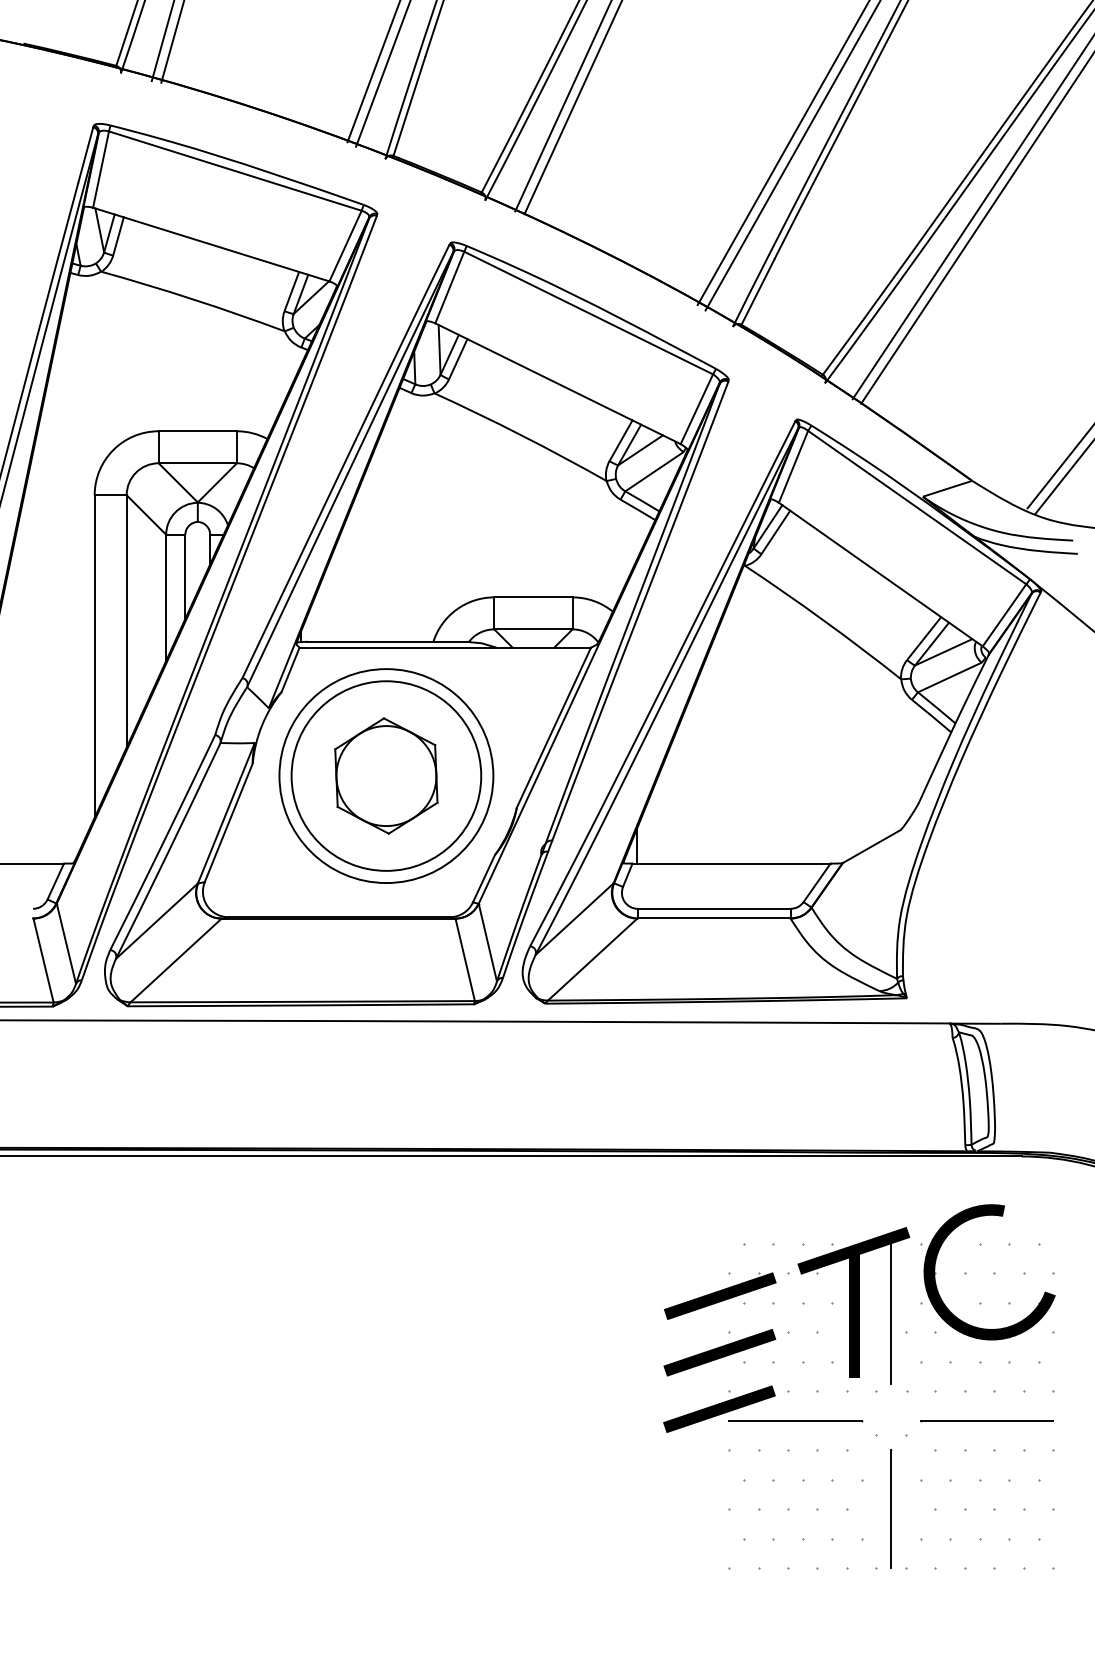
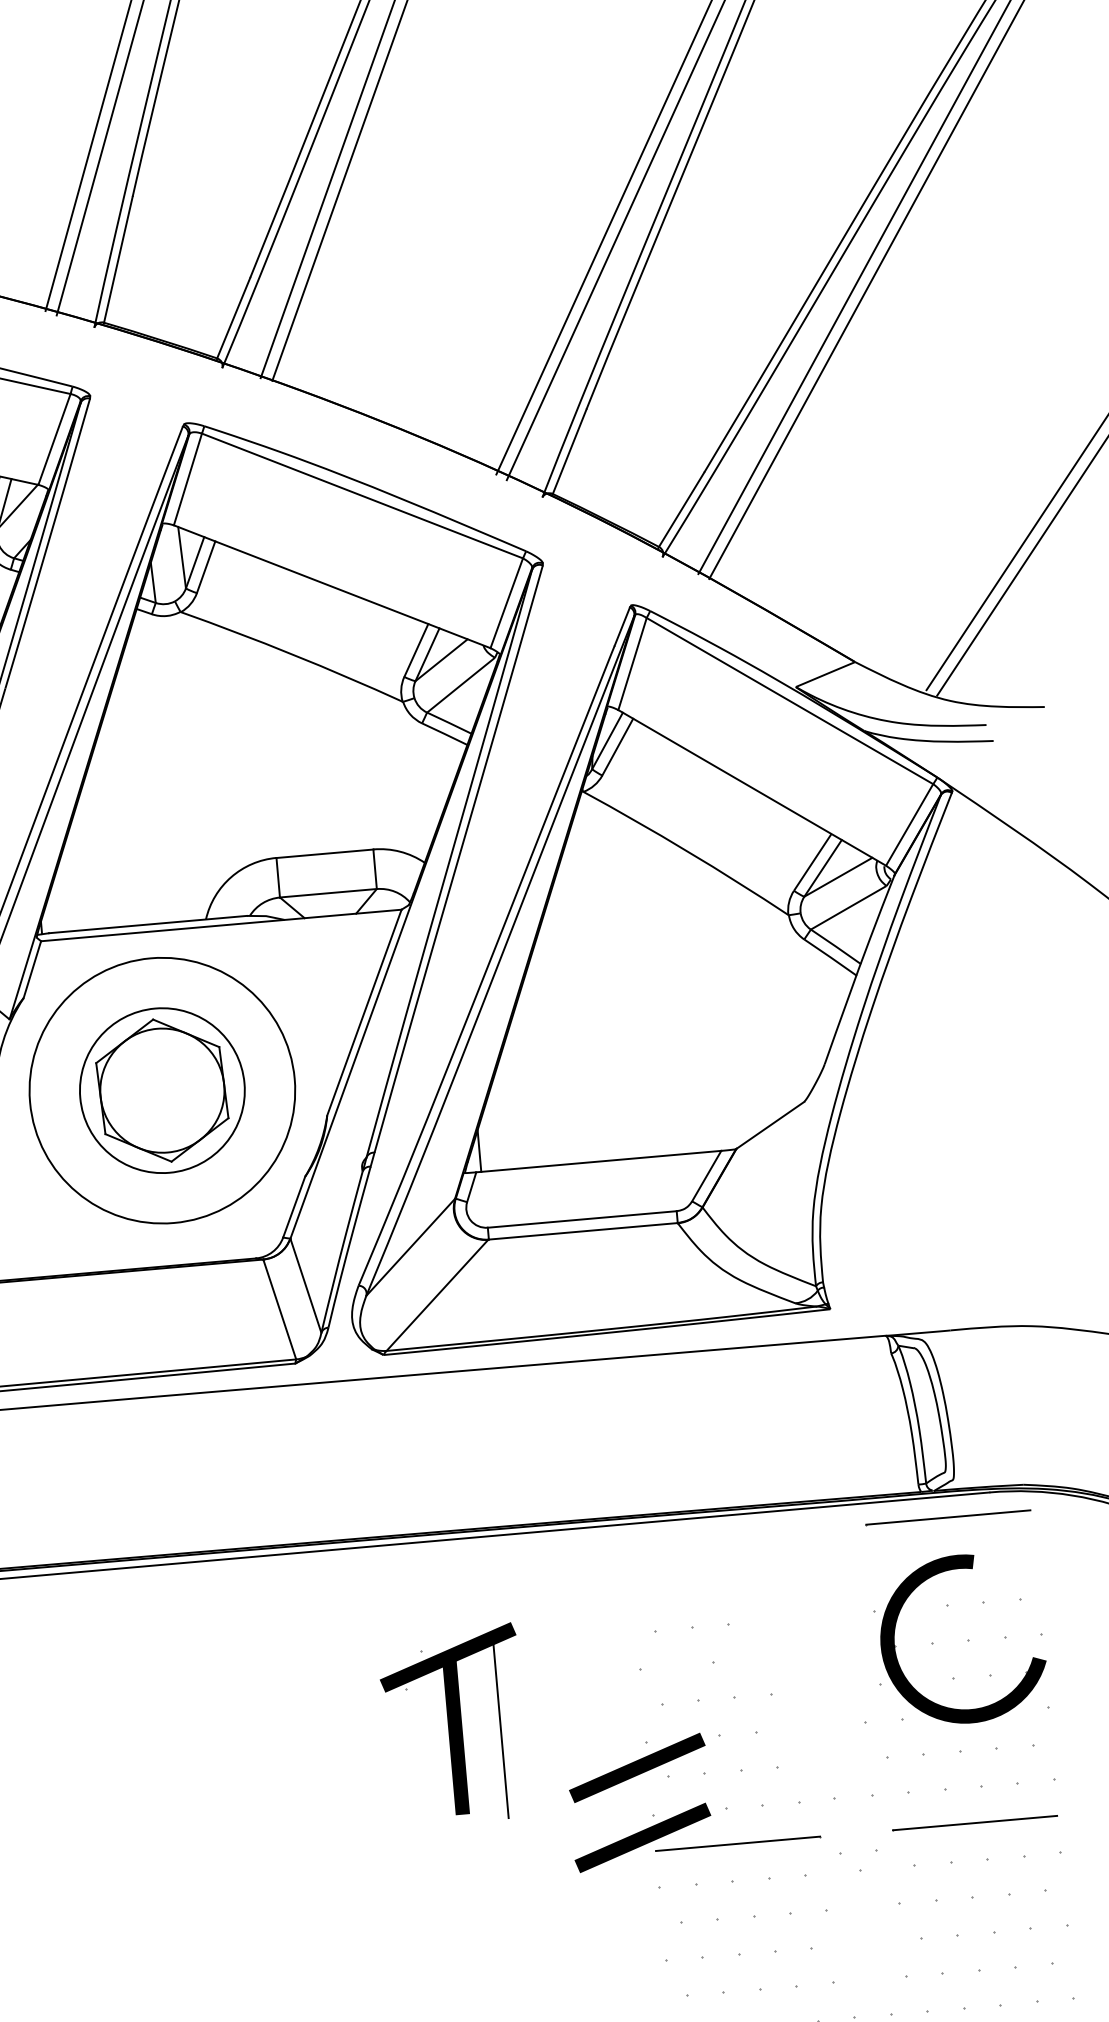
circle: (386, 775) -> (162, 1089), size x0.7
line: (986, 1174) -> (947, 1518), added
part: (720, 1295) -> (631, 1697), removed
part: (853, 1305) -> (453, 1725), moved
line: (891, 1509) -> (866, 1943), removed

